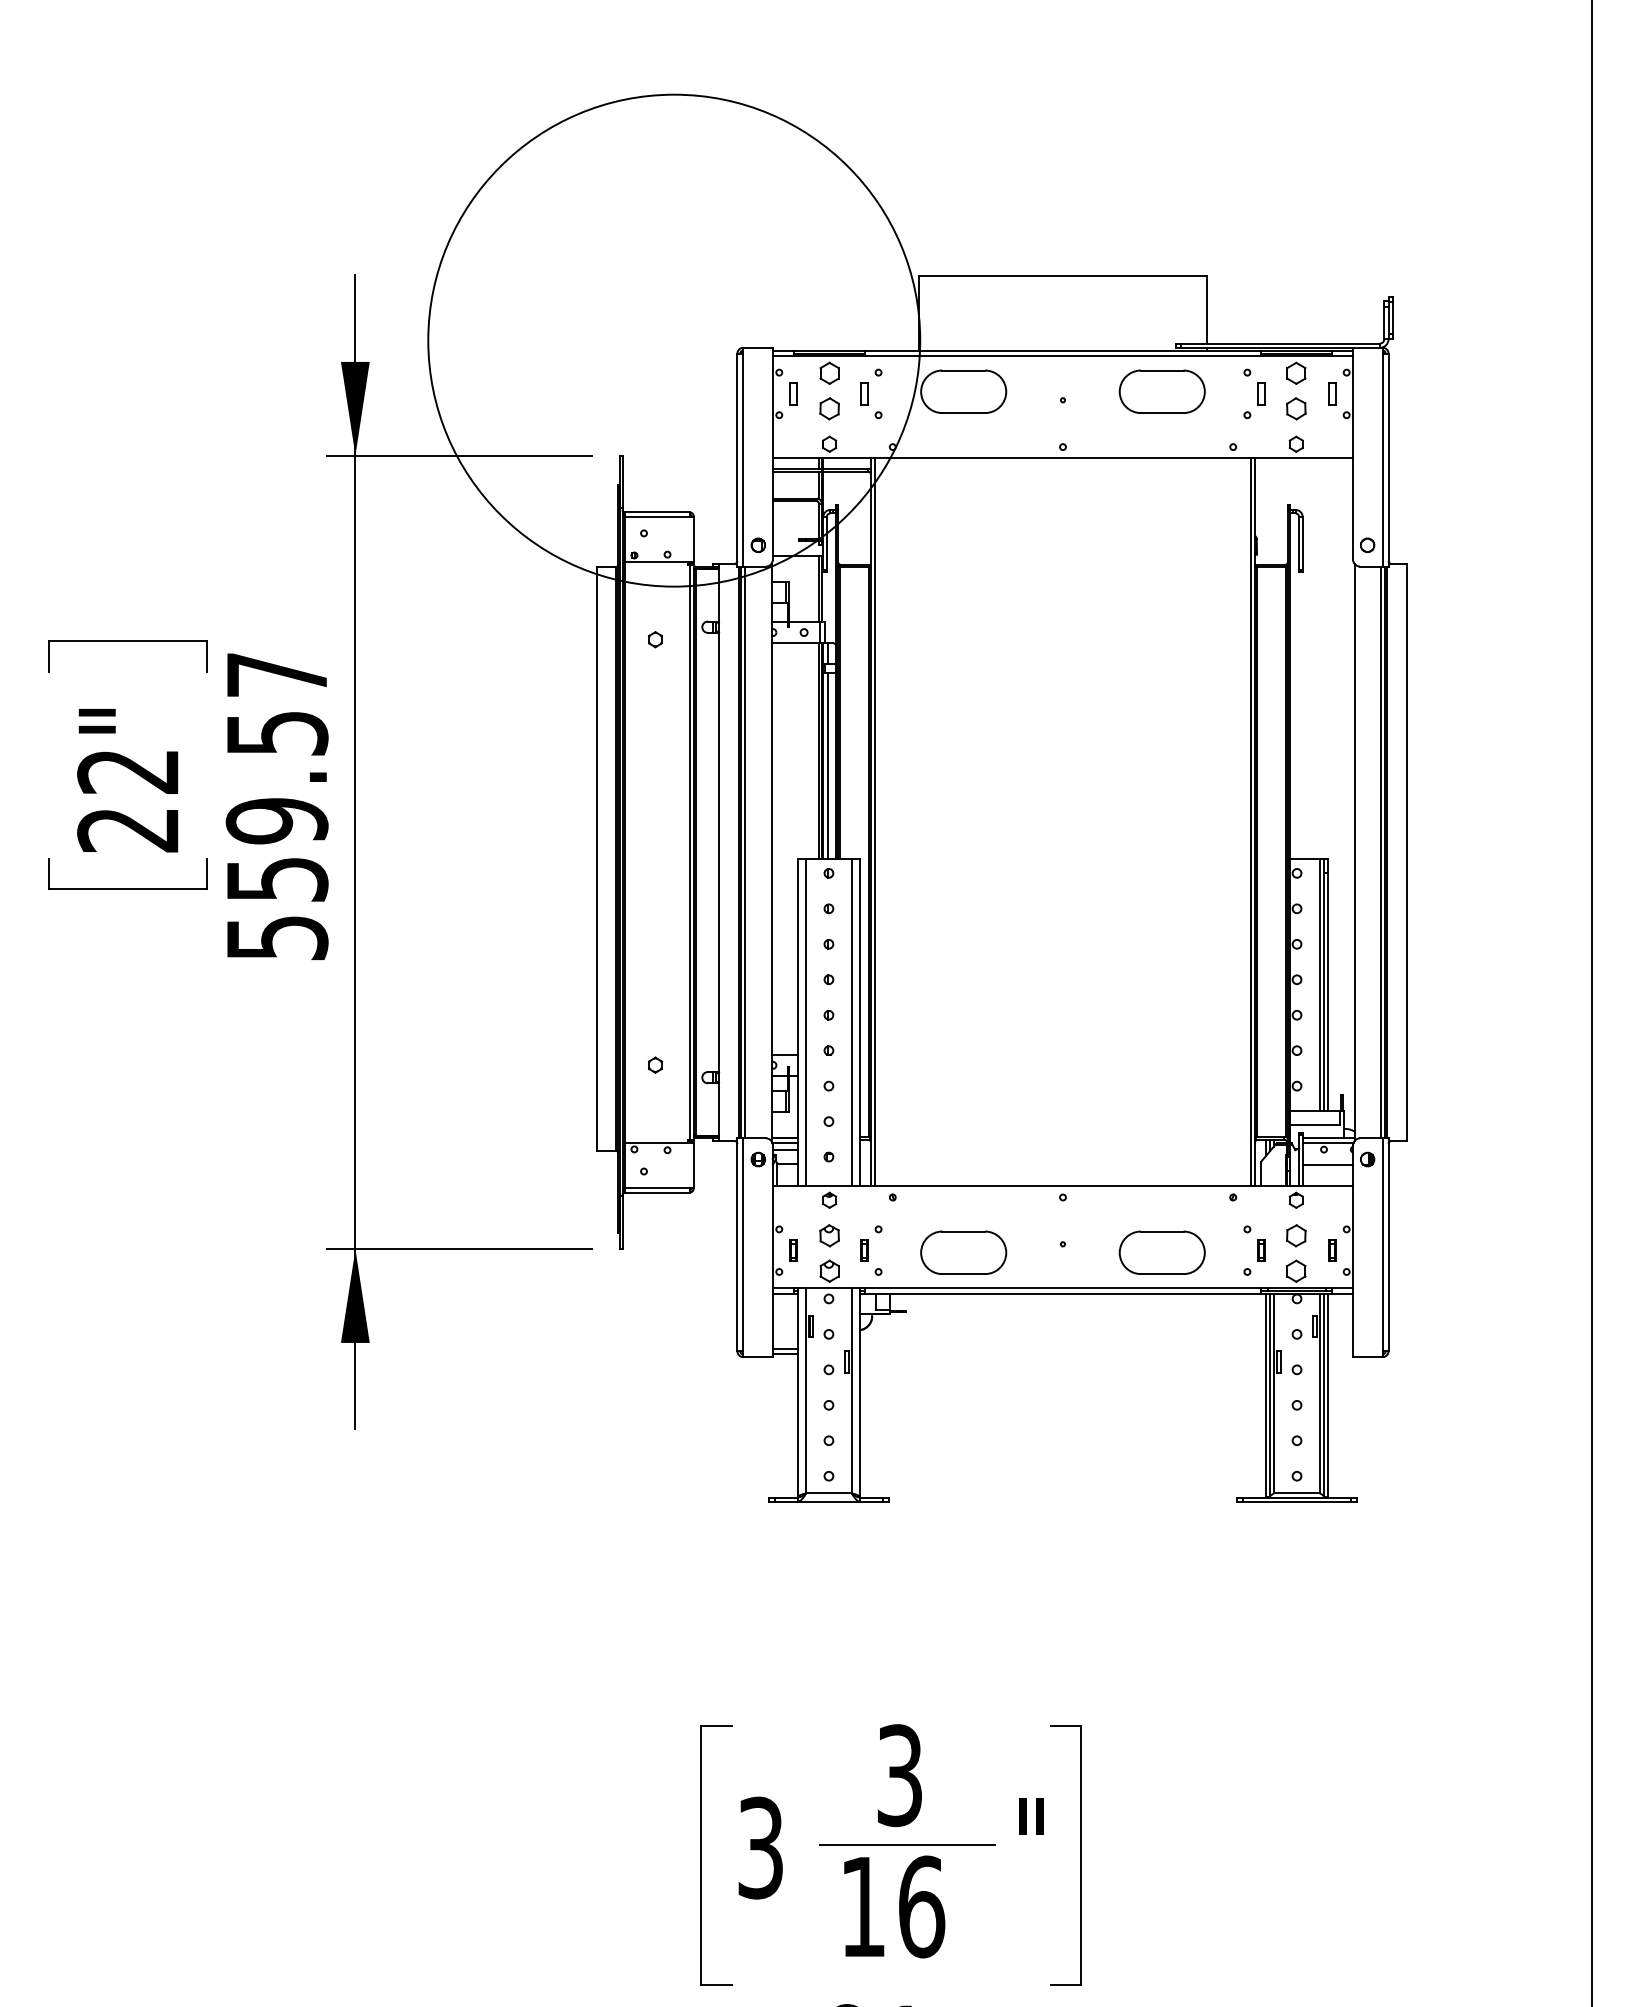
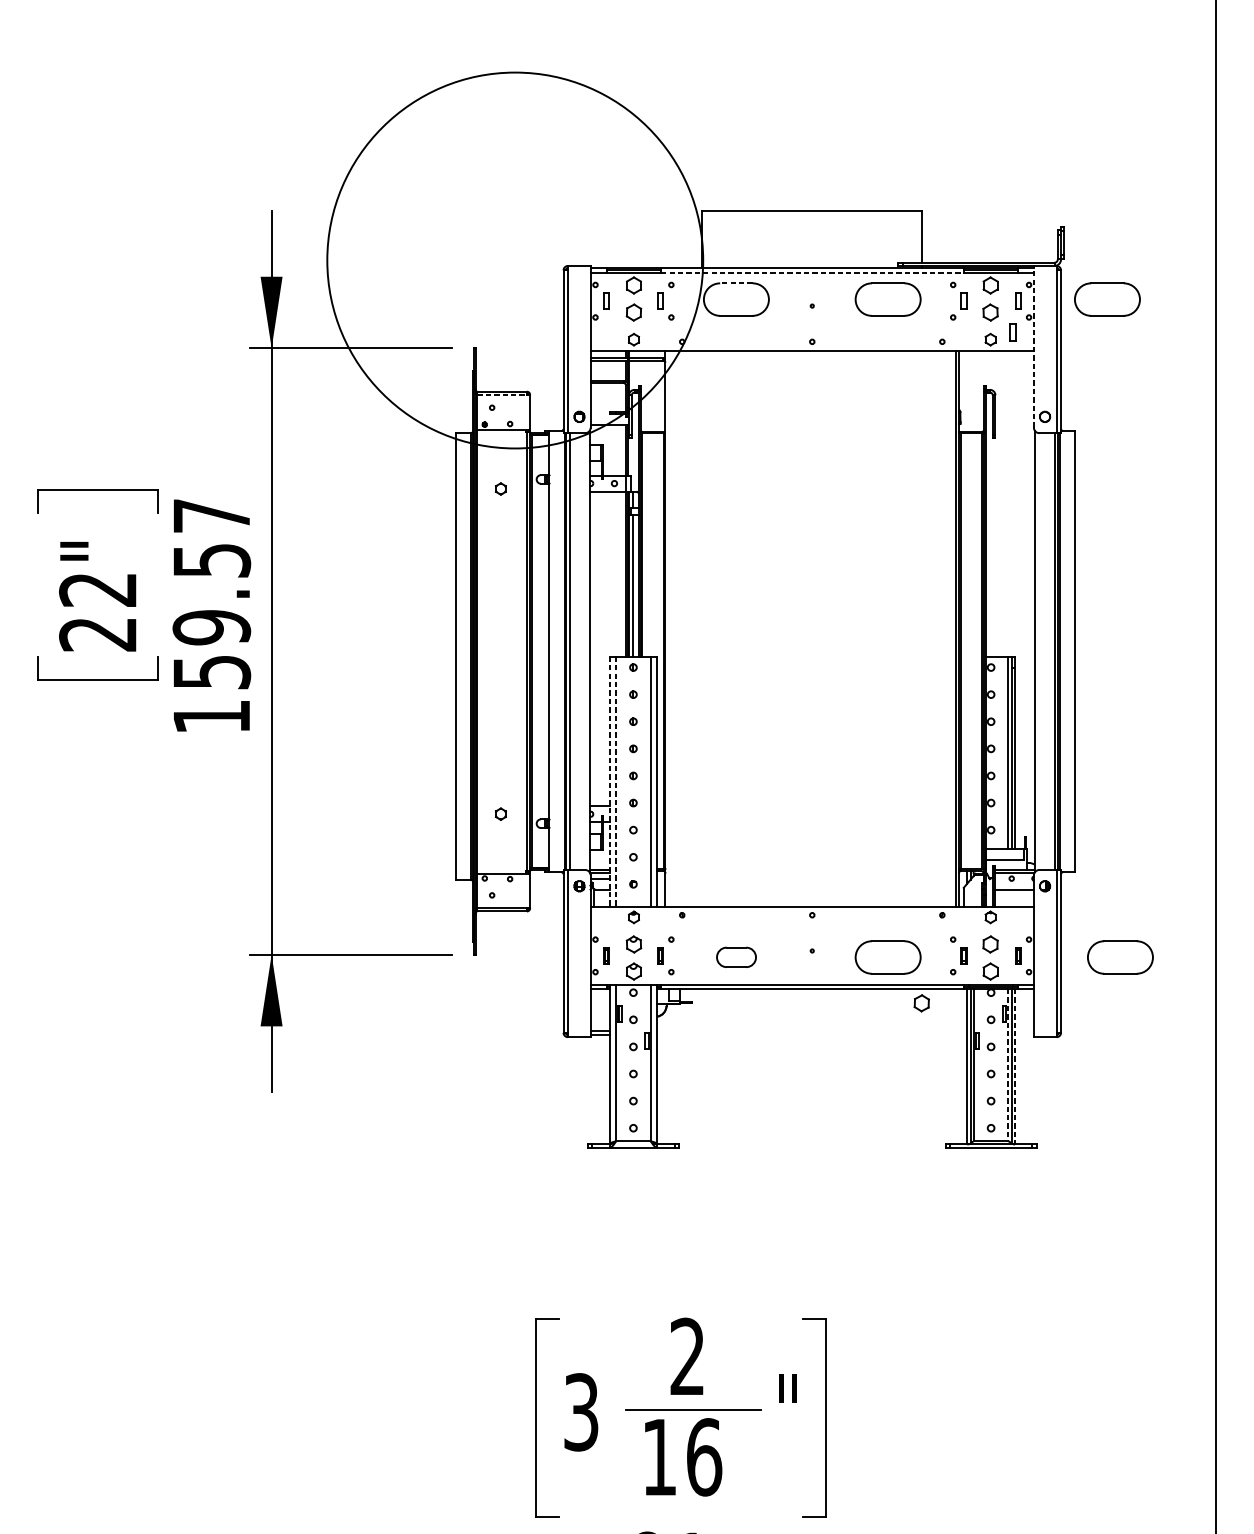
line: (1062, 356) -> (811, 272), solid -> dashed
line: (963, 370) -> (736, 283), solid -> dashed
part: (1448, 391) -> (1106, 299), added
part: (1325, 434) -> (1012, 332), added
line: (1353, 453) -> (1034, 346), solid -> dashed
line: (657, 516) -> (502, 394), solid -> dashed
line: (875, 822) -> (669, 628), removed
text: (277, 938) -> (212, 717), 559.57 -> 159.57
line: (797, 1023) -> (609, 782), solid -> dashed
line: (806, 1023) -> (616, 782), solid -> dashed
part: (963, 1252) -> (736, 957), size x0.6
part: (1465, 1252) -> (1119, 957), added
part: (1206, 1312) -> (921, 1003), added
line: (1319, 1393) -> (1008, 1064), solid -> dashed
line: (1328, 1395) -> (1015, 1066), solid -> dashed
text: (899, 1775) -> (687, 1356), 3 -> 2

